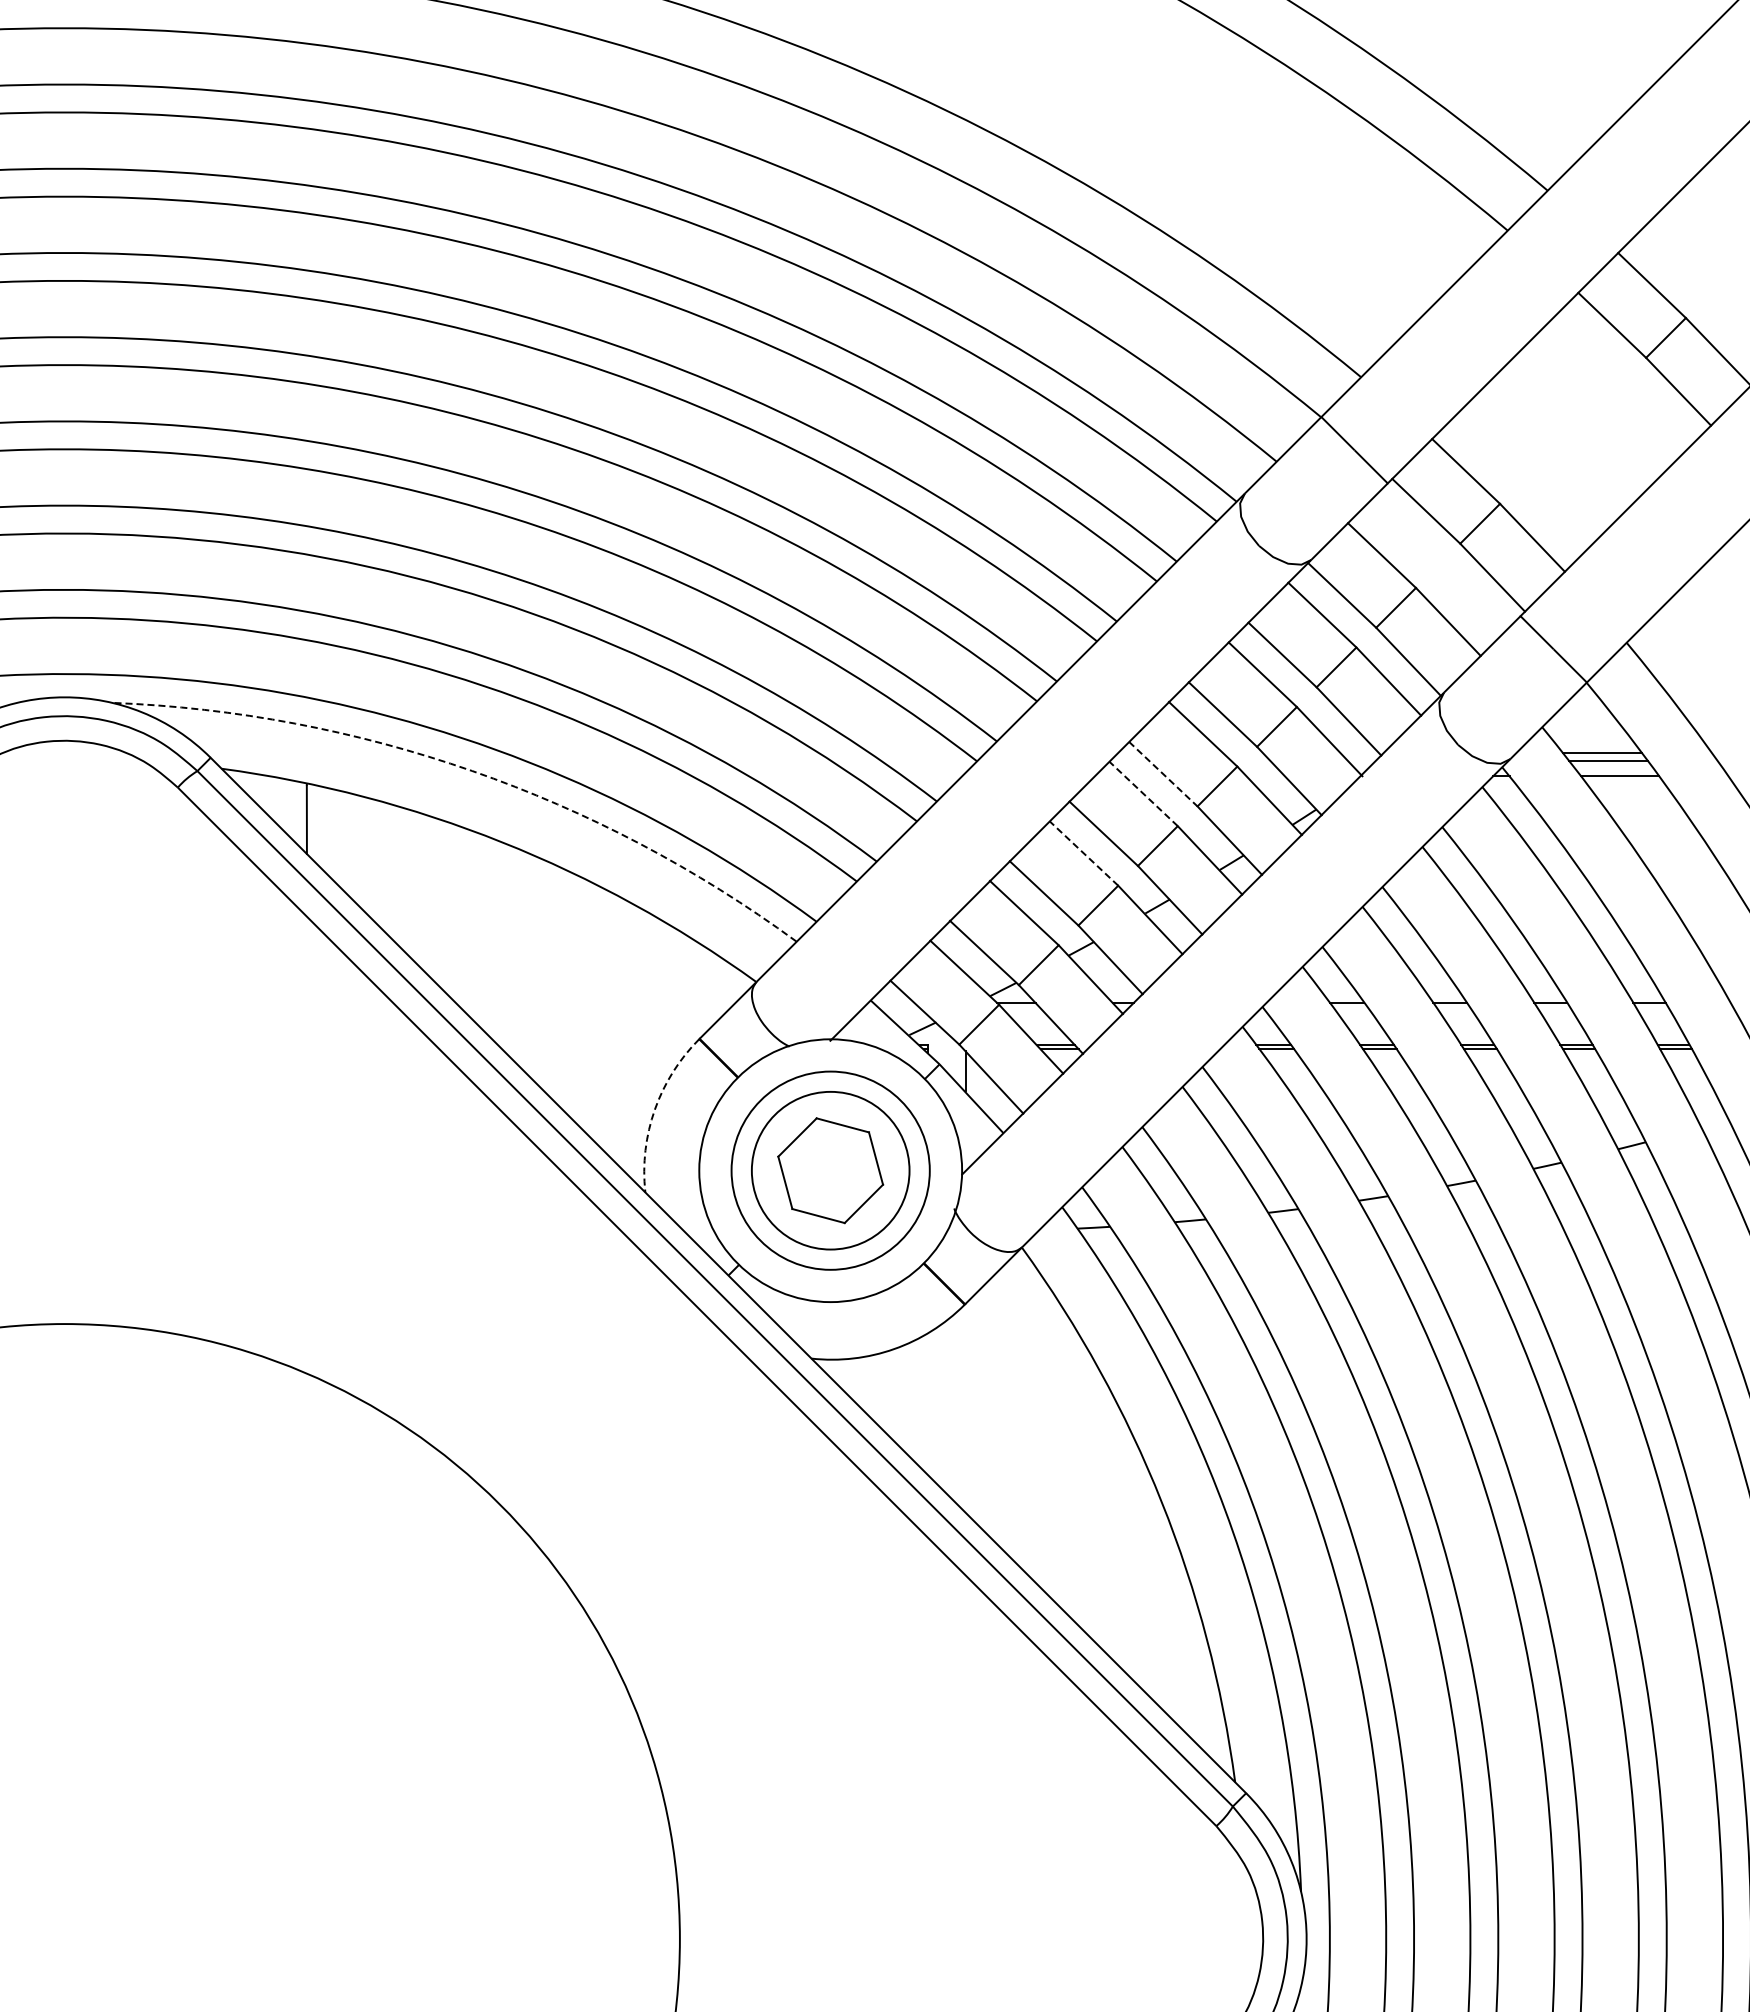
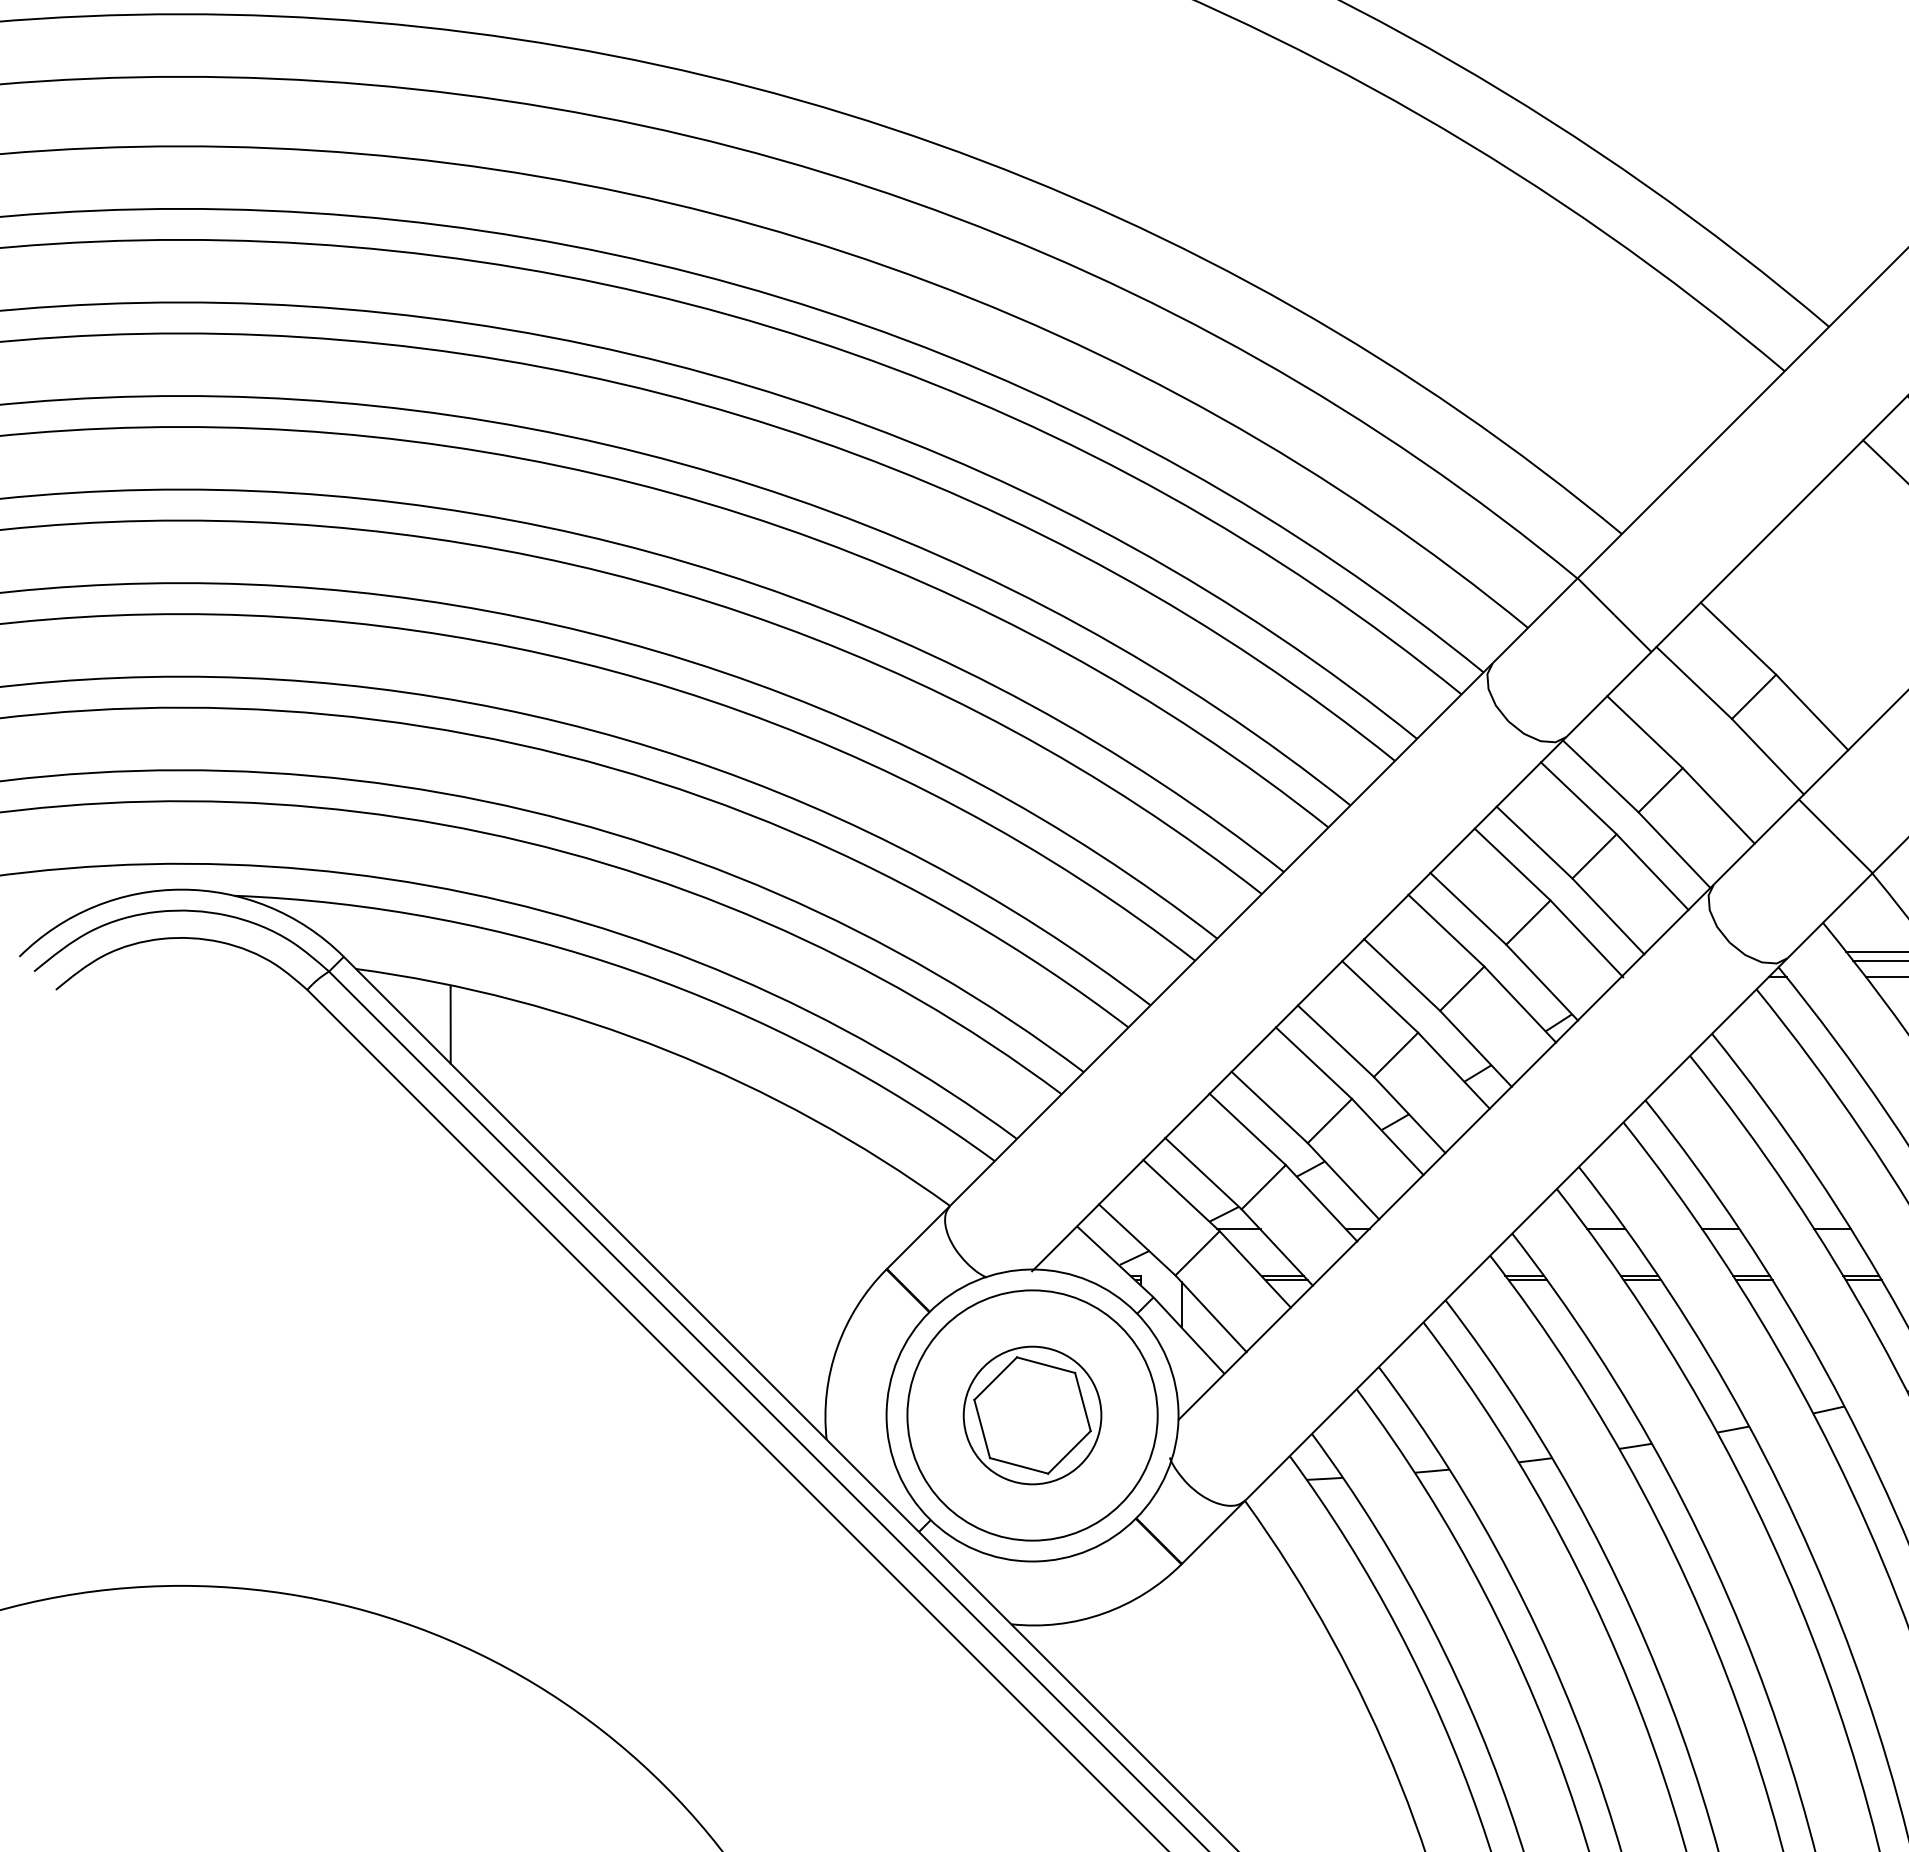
arc: (472, 770) -> (634, 970), dashed -> solid
line: (1163, 774) -> (1402, 975), dashed -> solid
line: (1143, 793) -> (1380, 996), dashed -> solid
line: (1083, 853) -> (1313, 1063), dashed -> solid
arc: (654, 1109) -> (836, 1347), dashed -> solid
circle: (830, 1170) -> (1032, 1415), size x0.62
circle: (830, 1170) -> (1032, 1415), size x1.43

